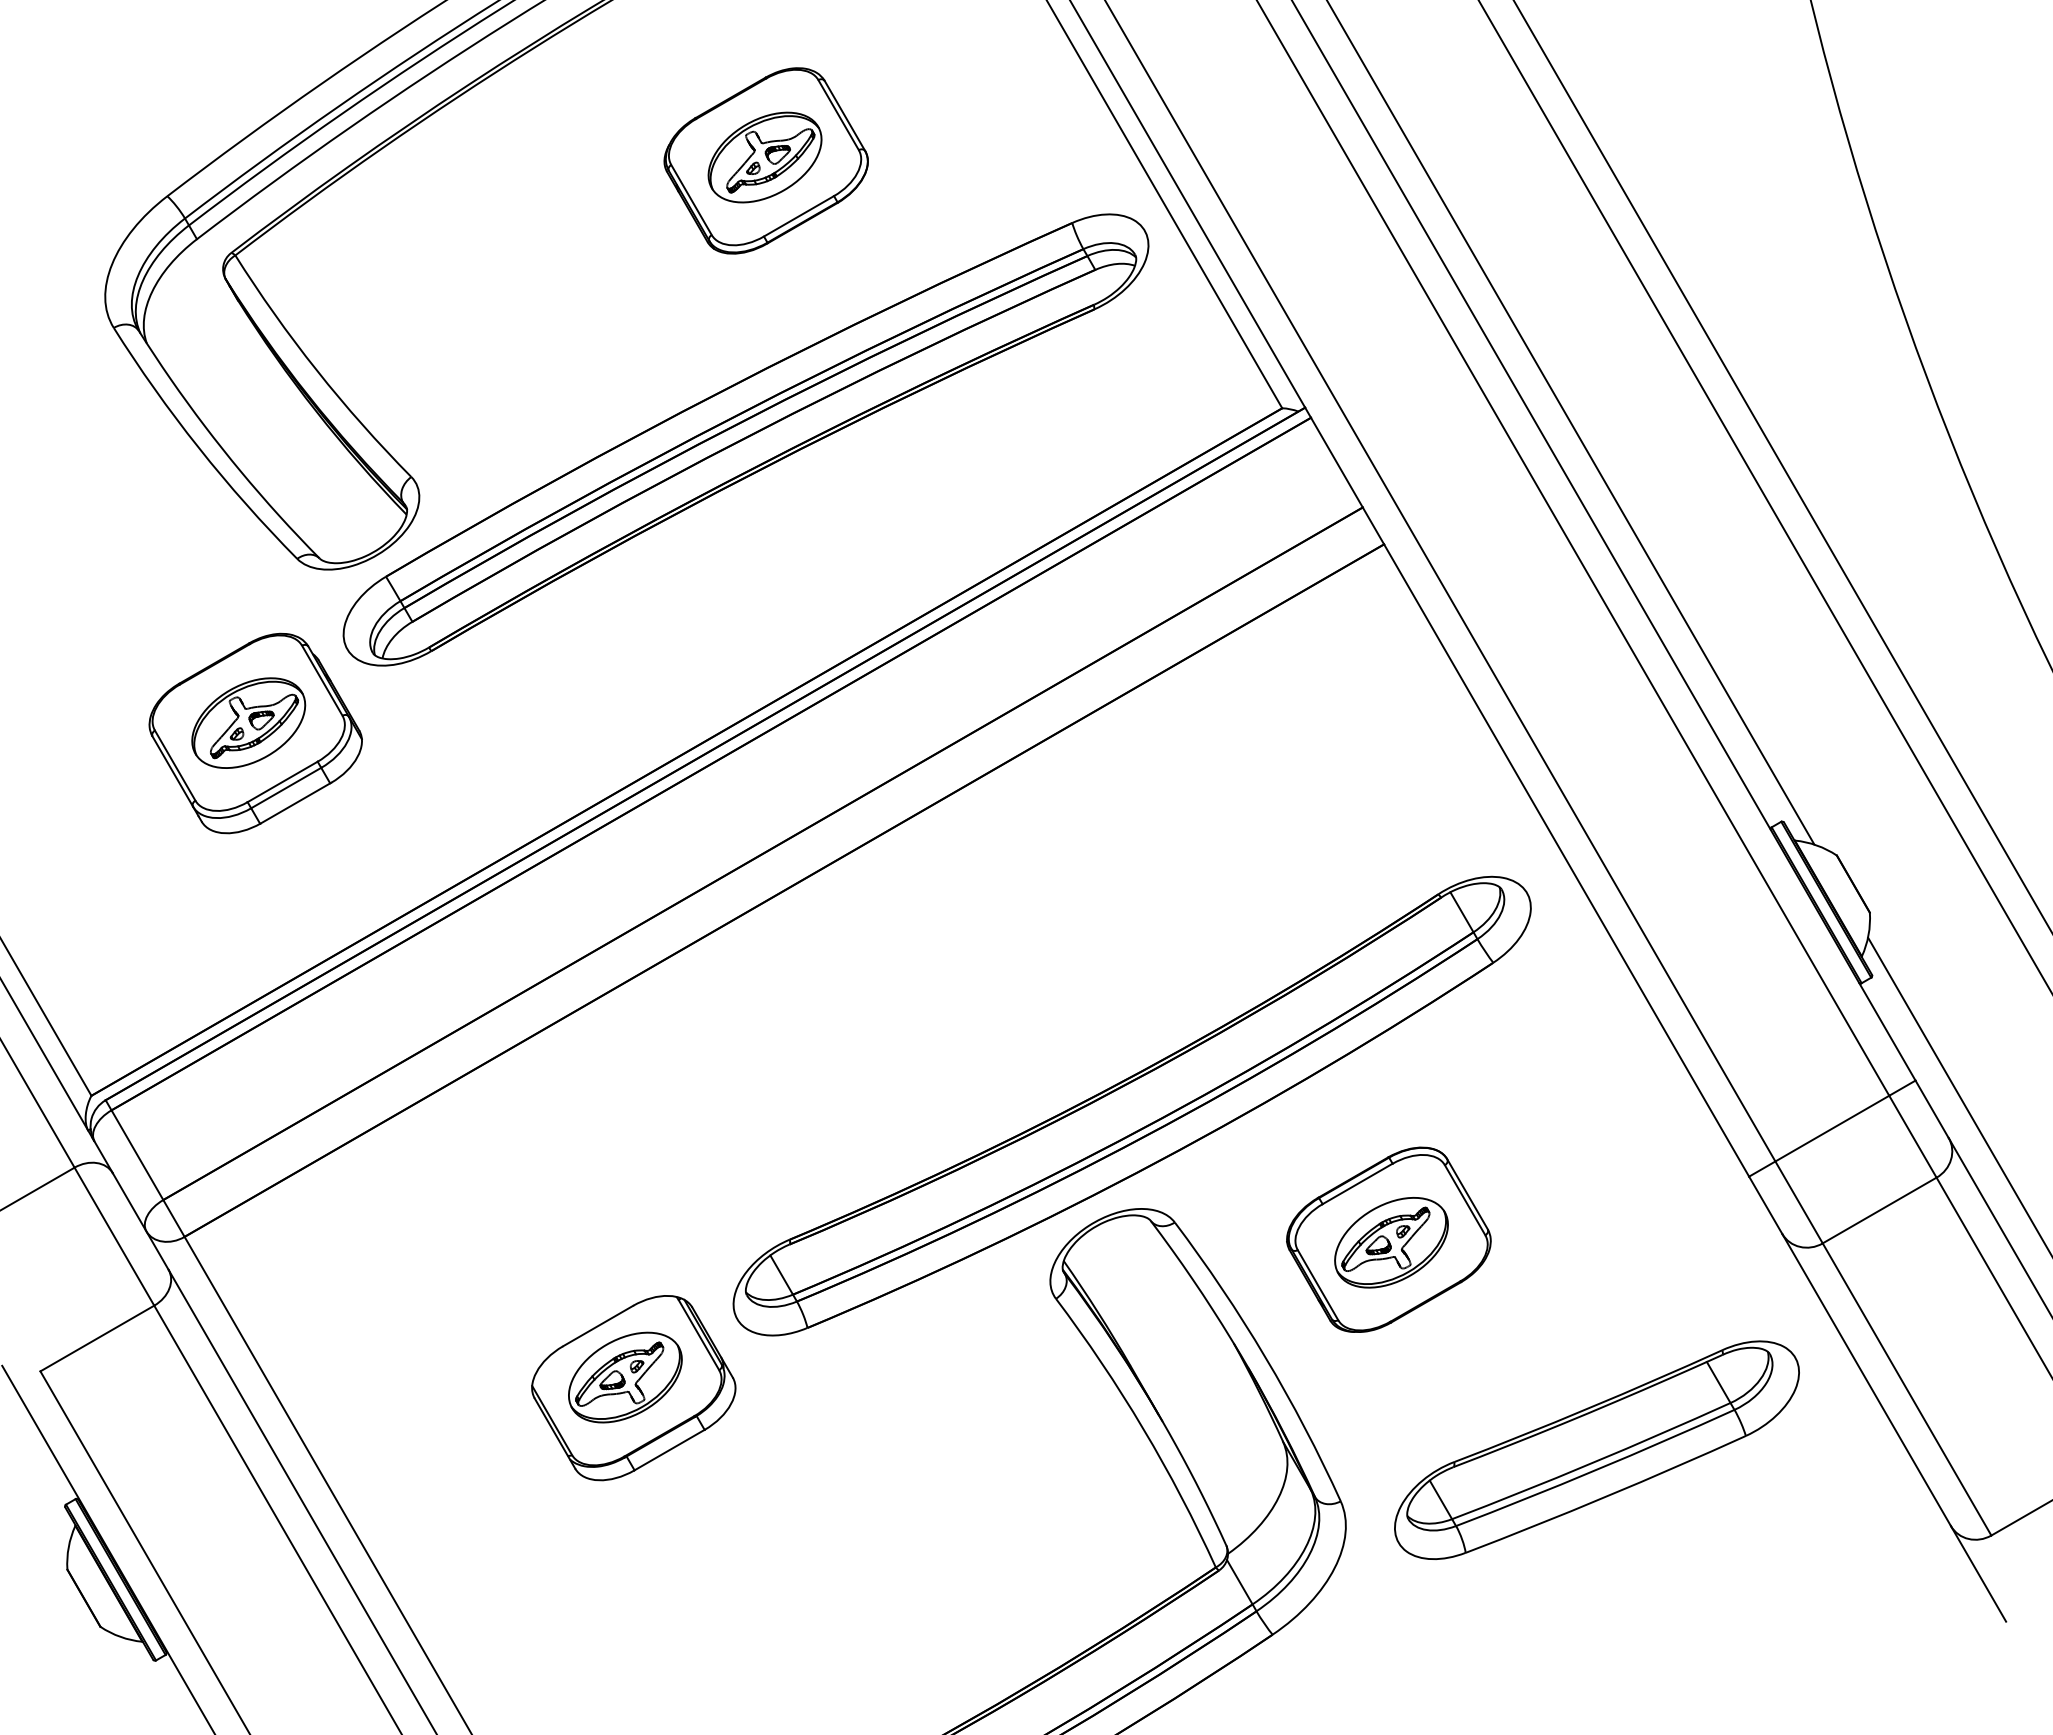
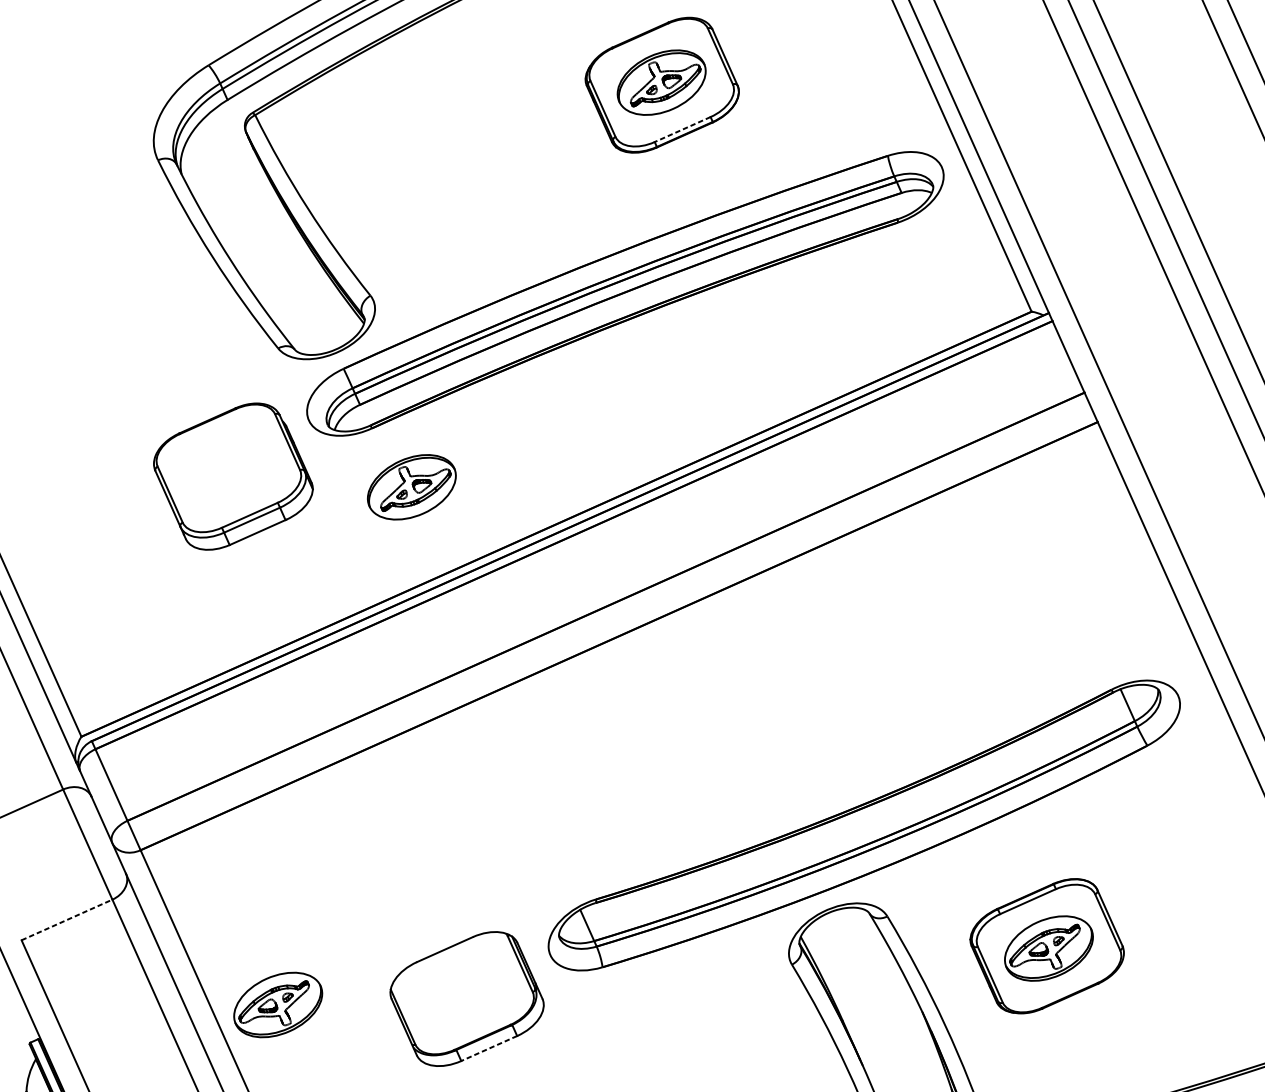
line: (798, 216) -> (682, 129), solid -> dashed
part: (248, 722) -> (411, 486), moved
line: (97, 1338) -> (67, 919), solid -> dashed
part: (625, 1377) -> (278, 1004), moved
line: (669, 1450) -> (489, 1048), solid -> dashed

